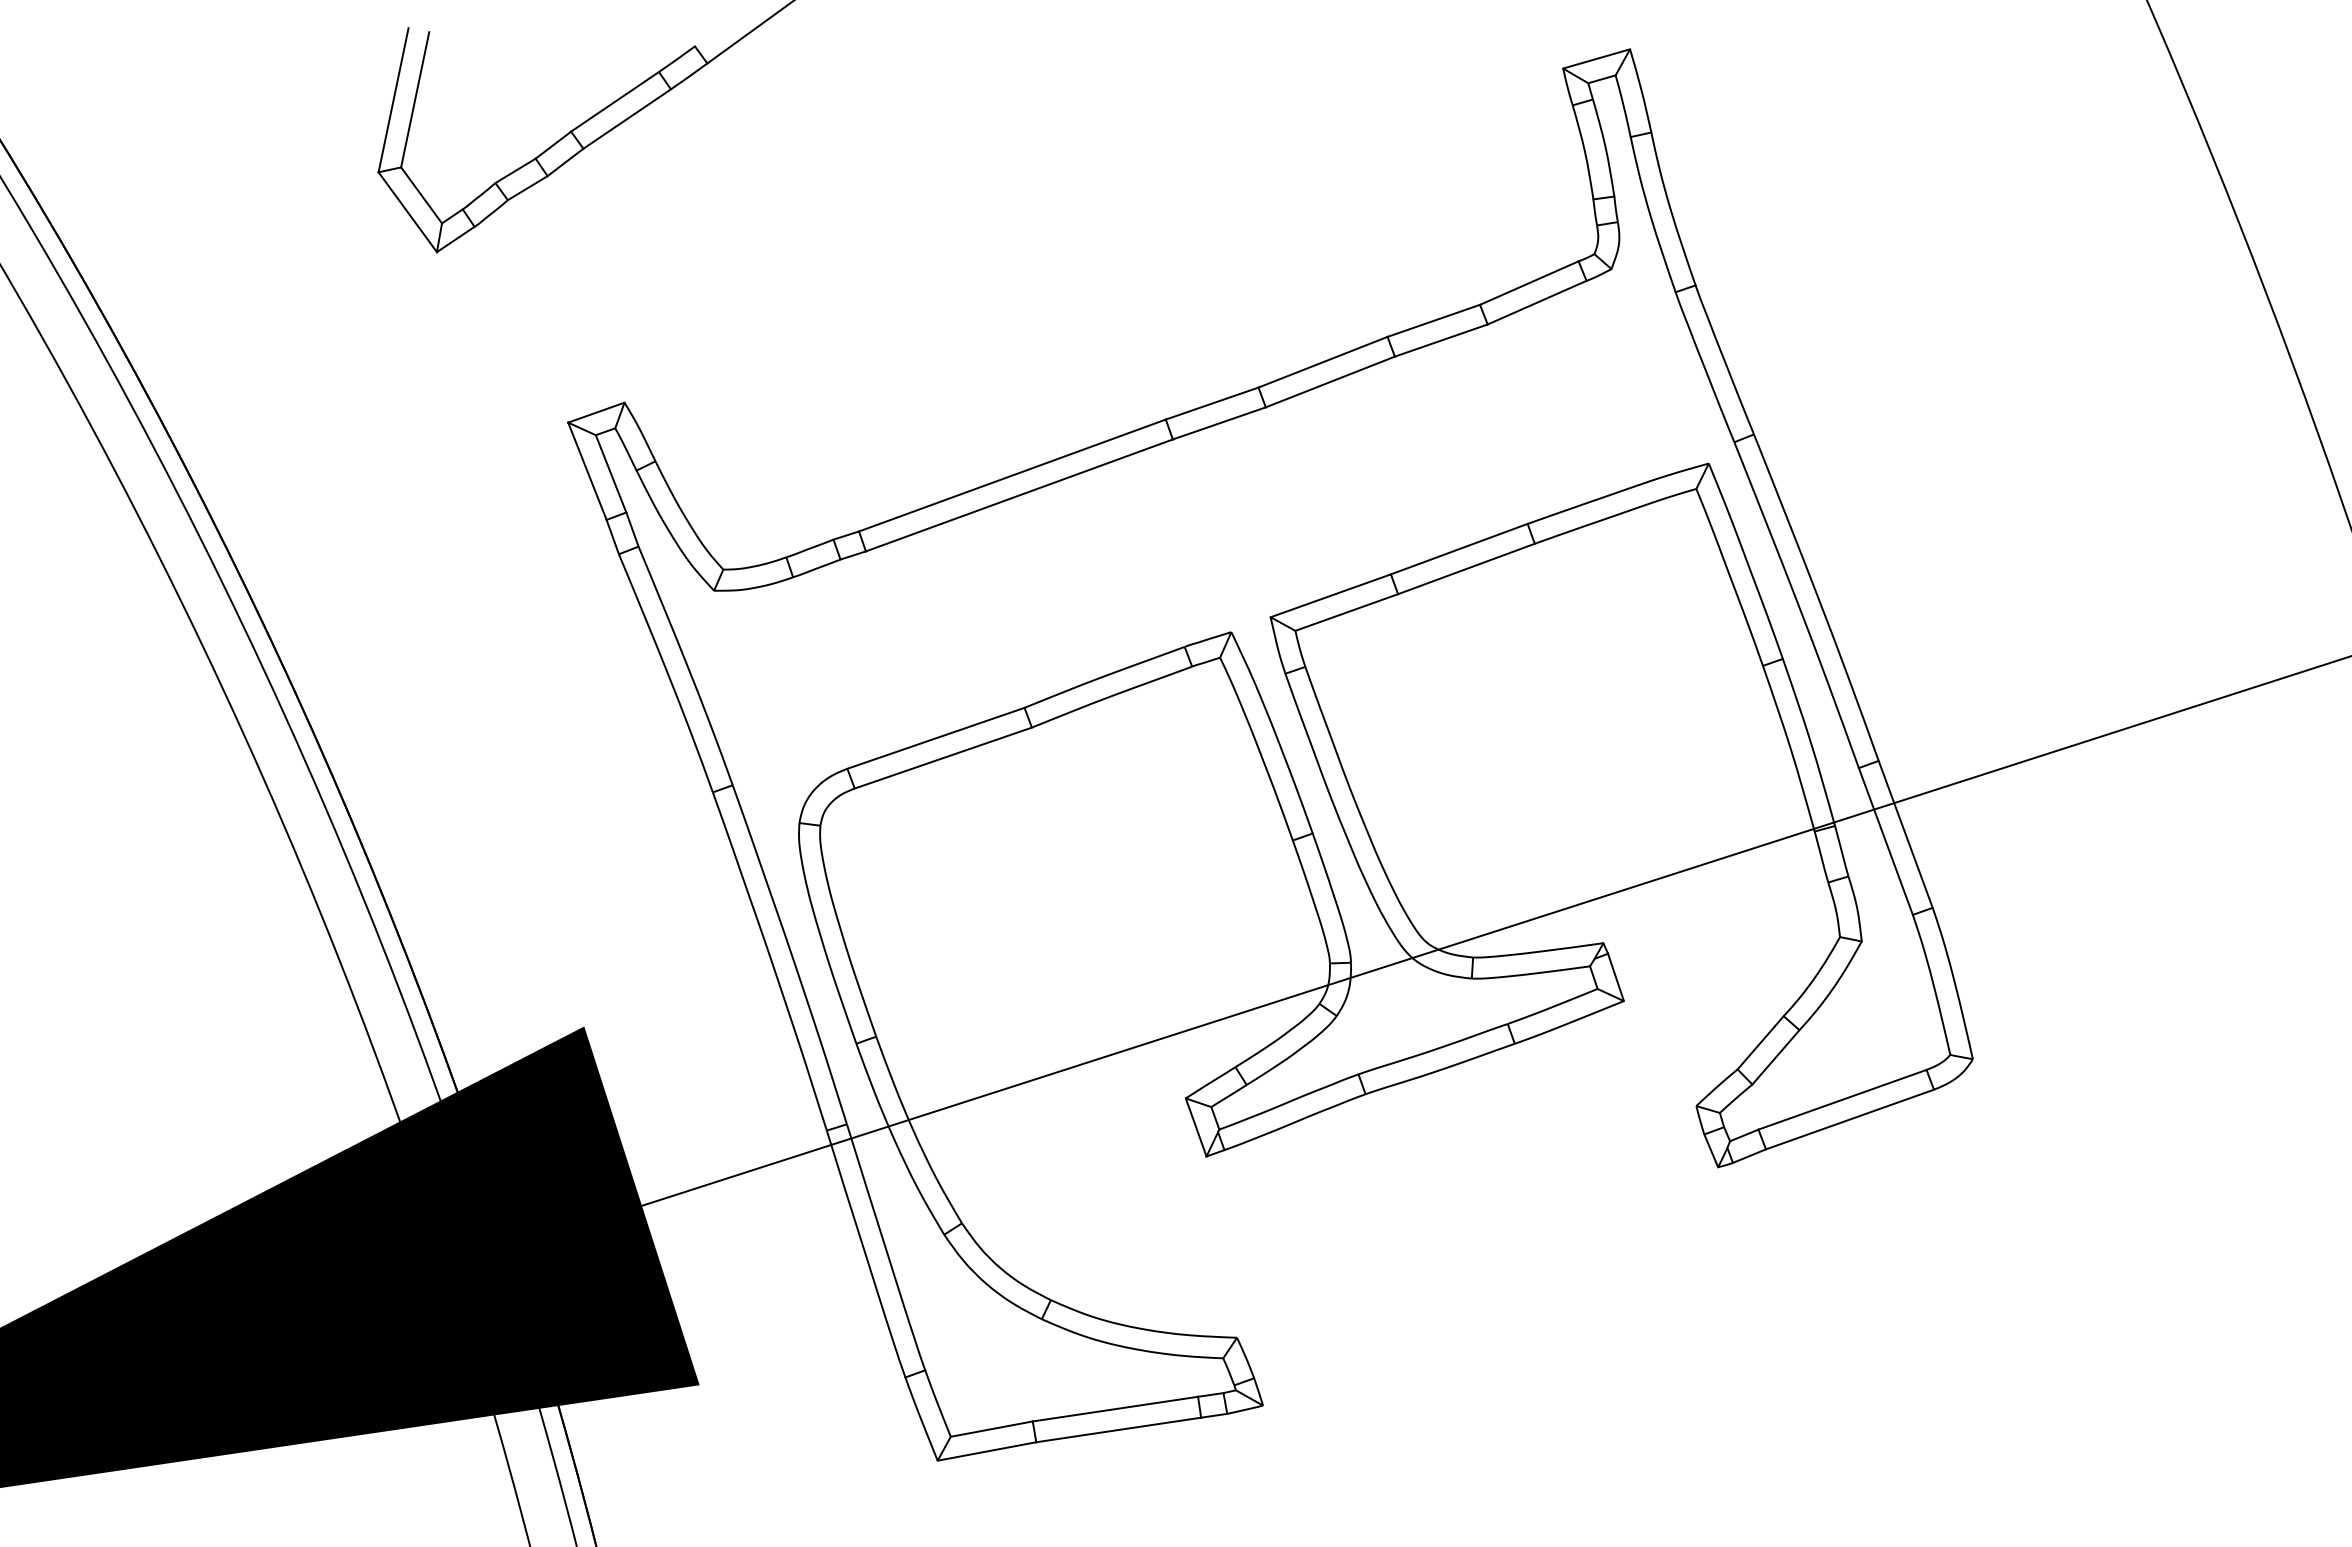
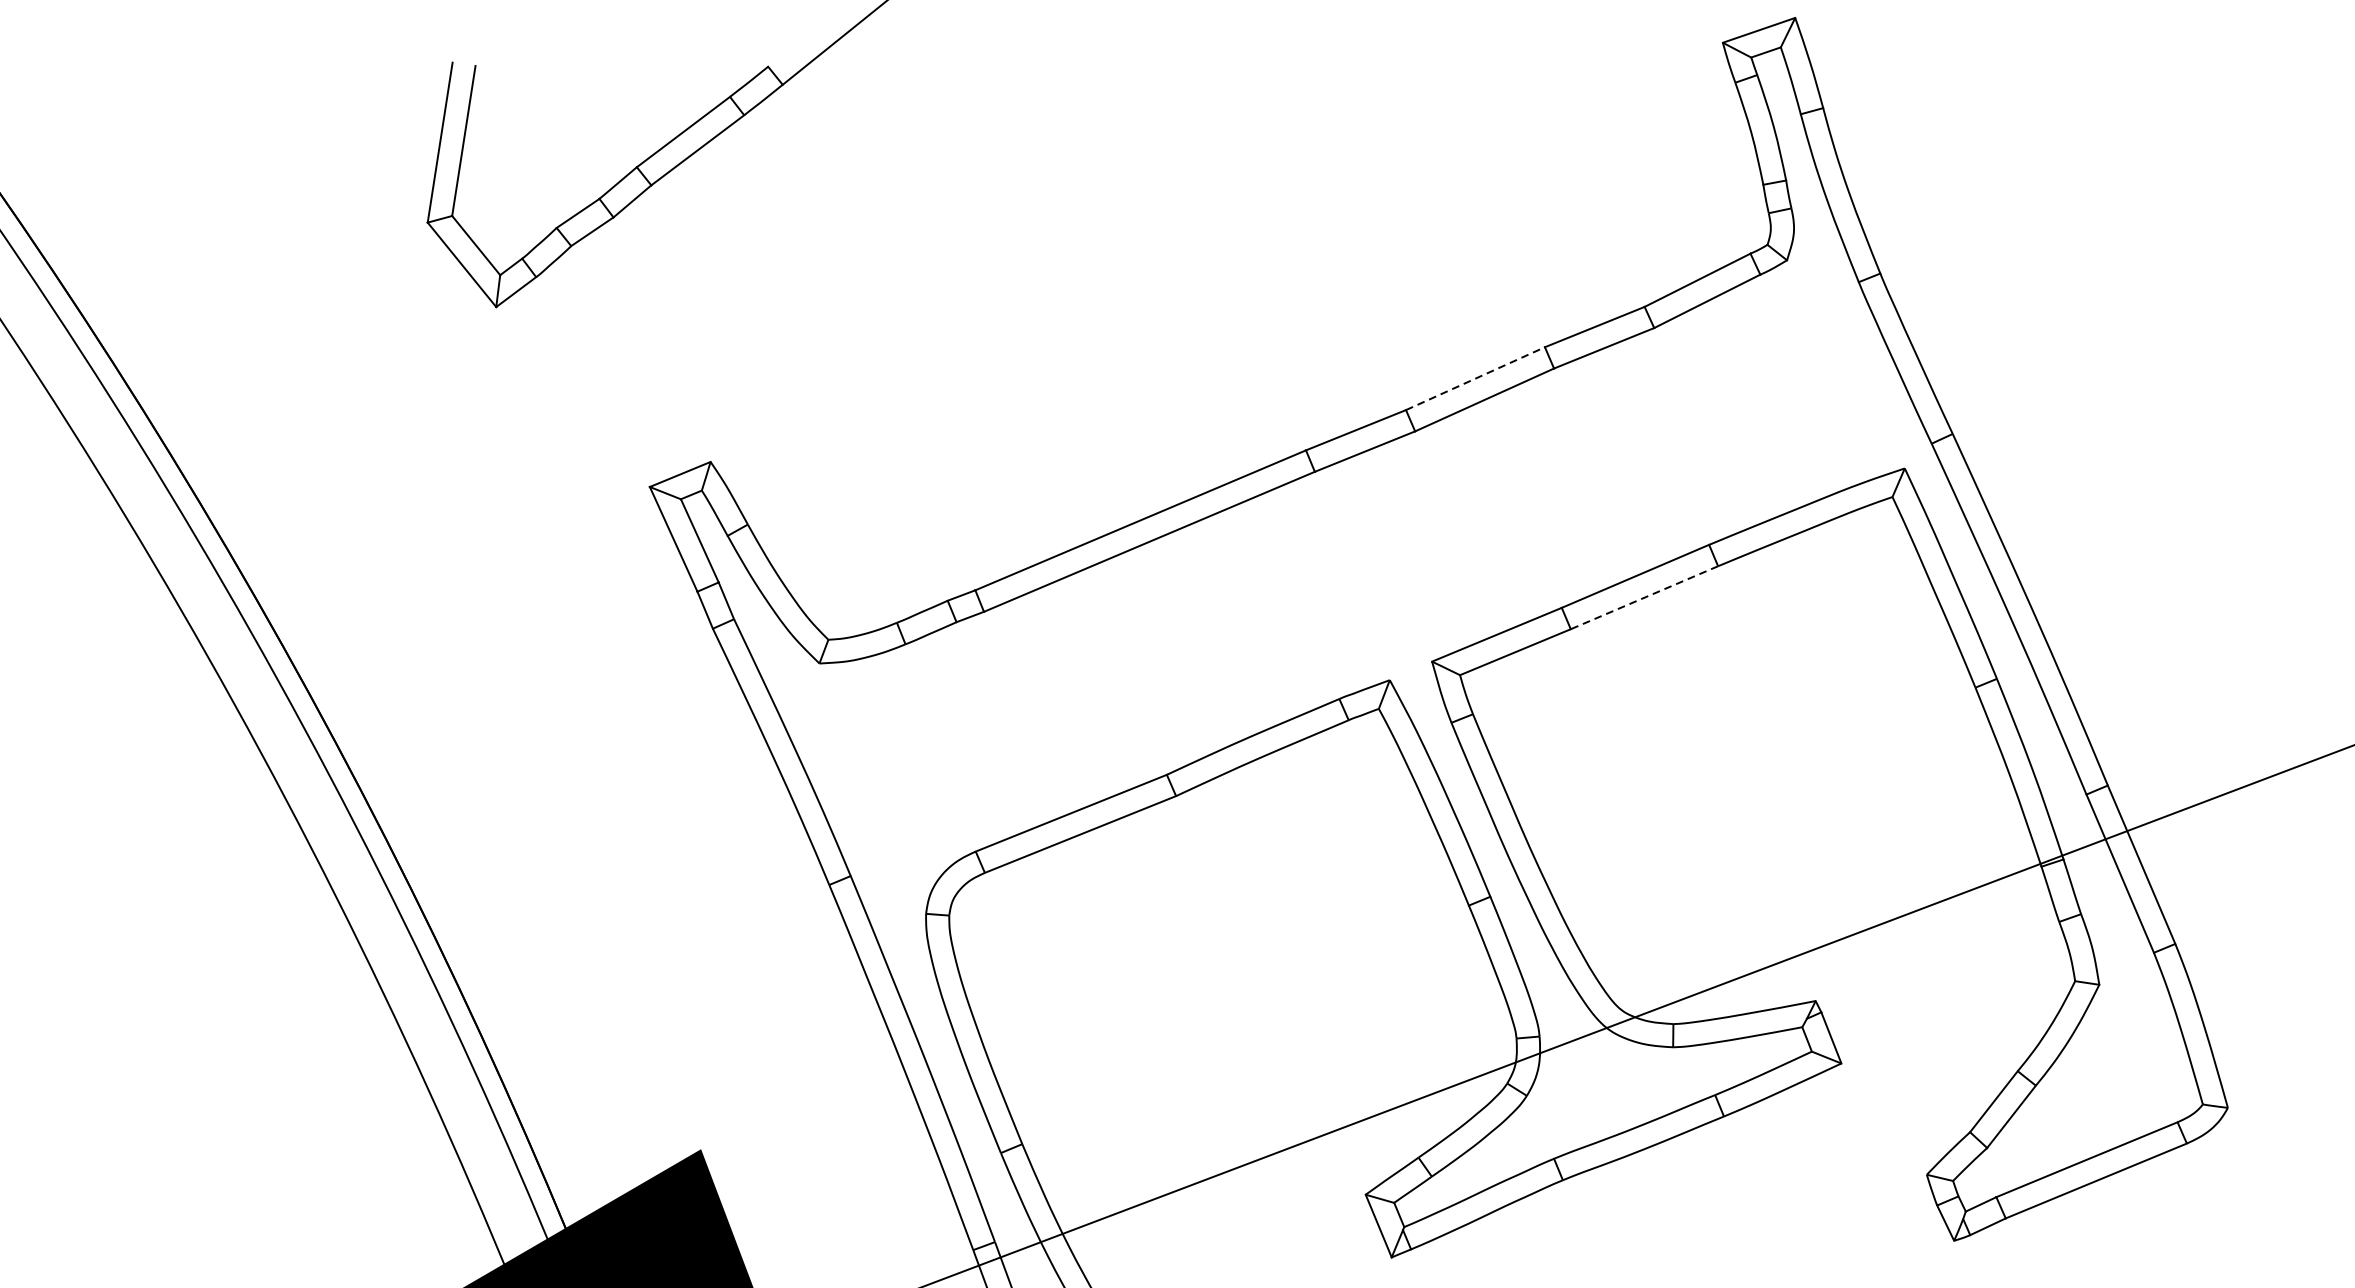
line: (1323, 362) -> (1475, 378), solid -> dashed
line: (1466, 568) -> (1644, 597), solid -> dashed

